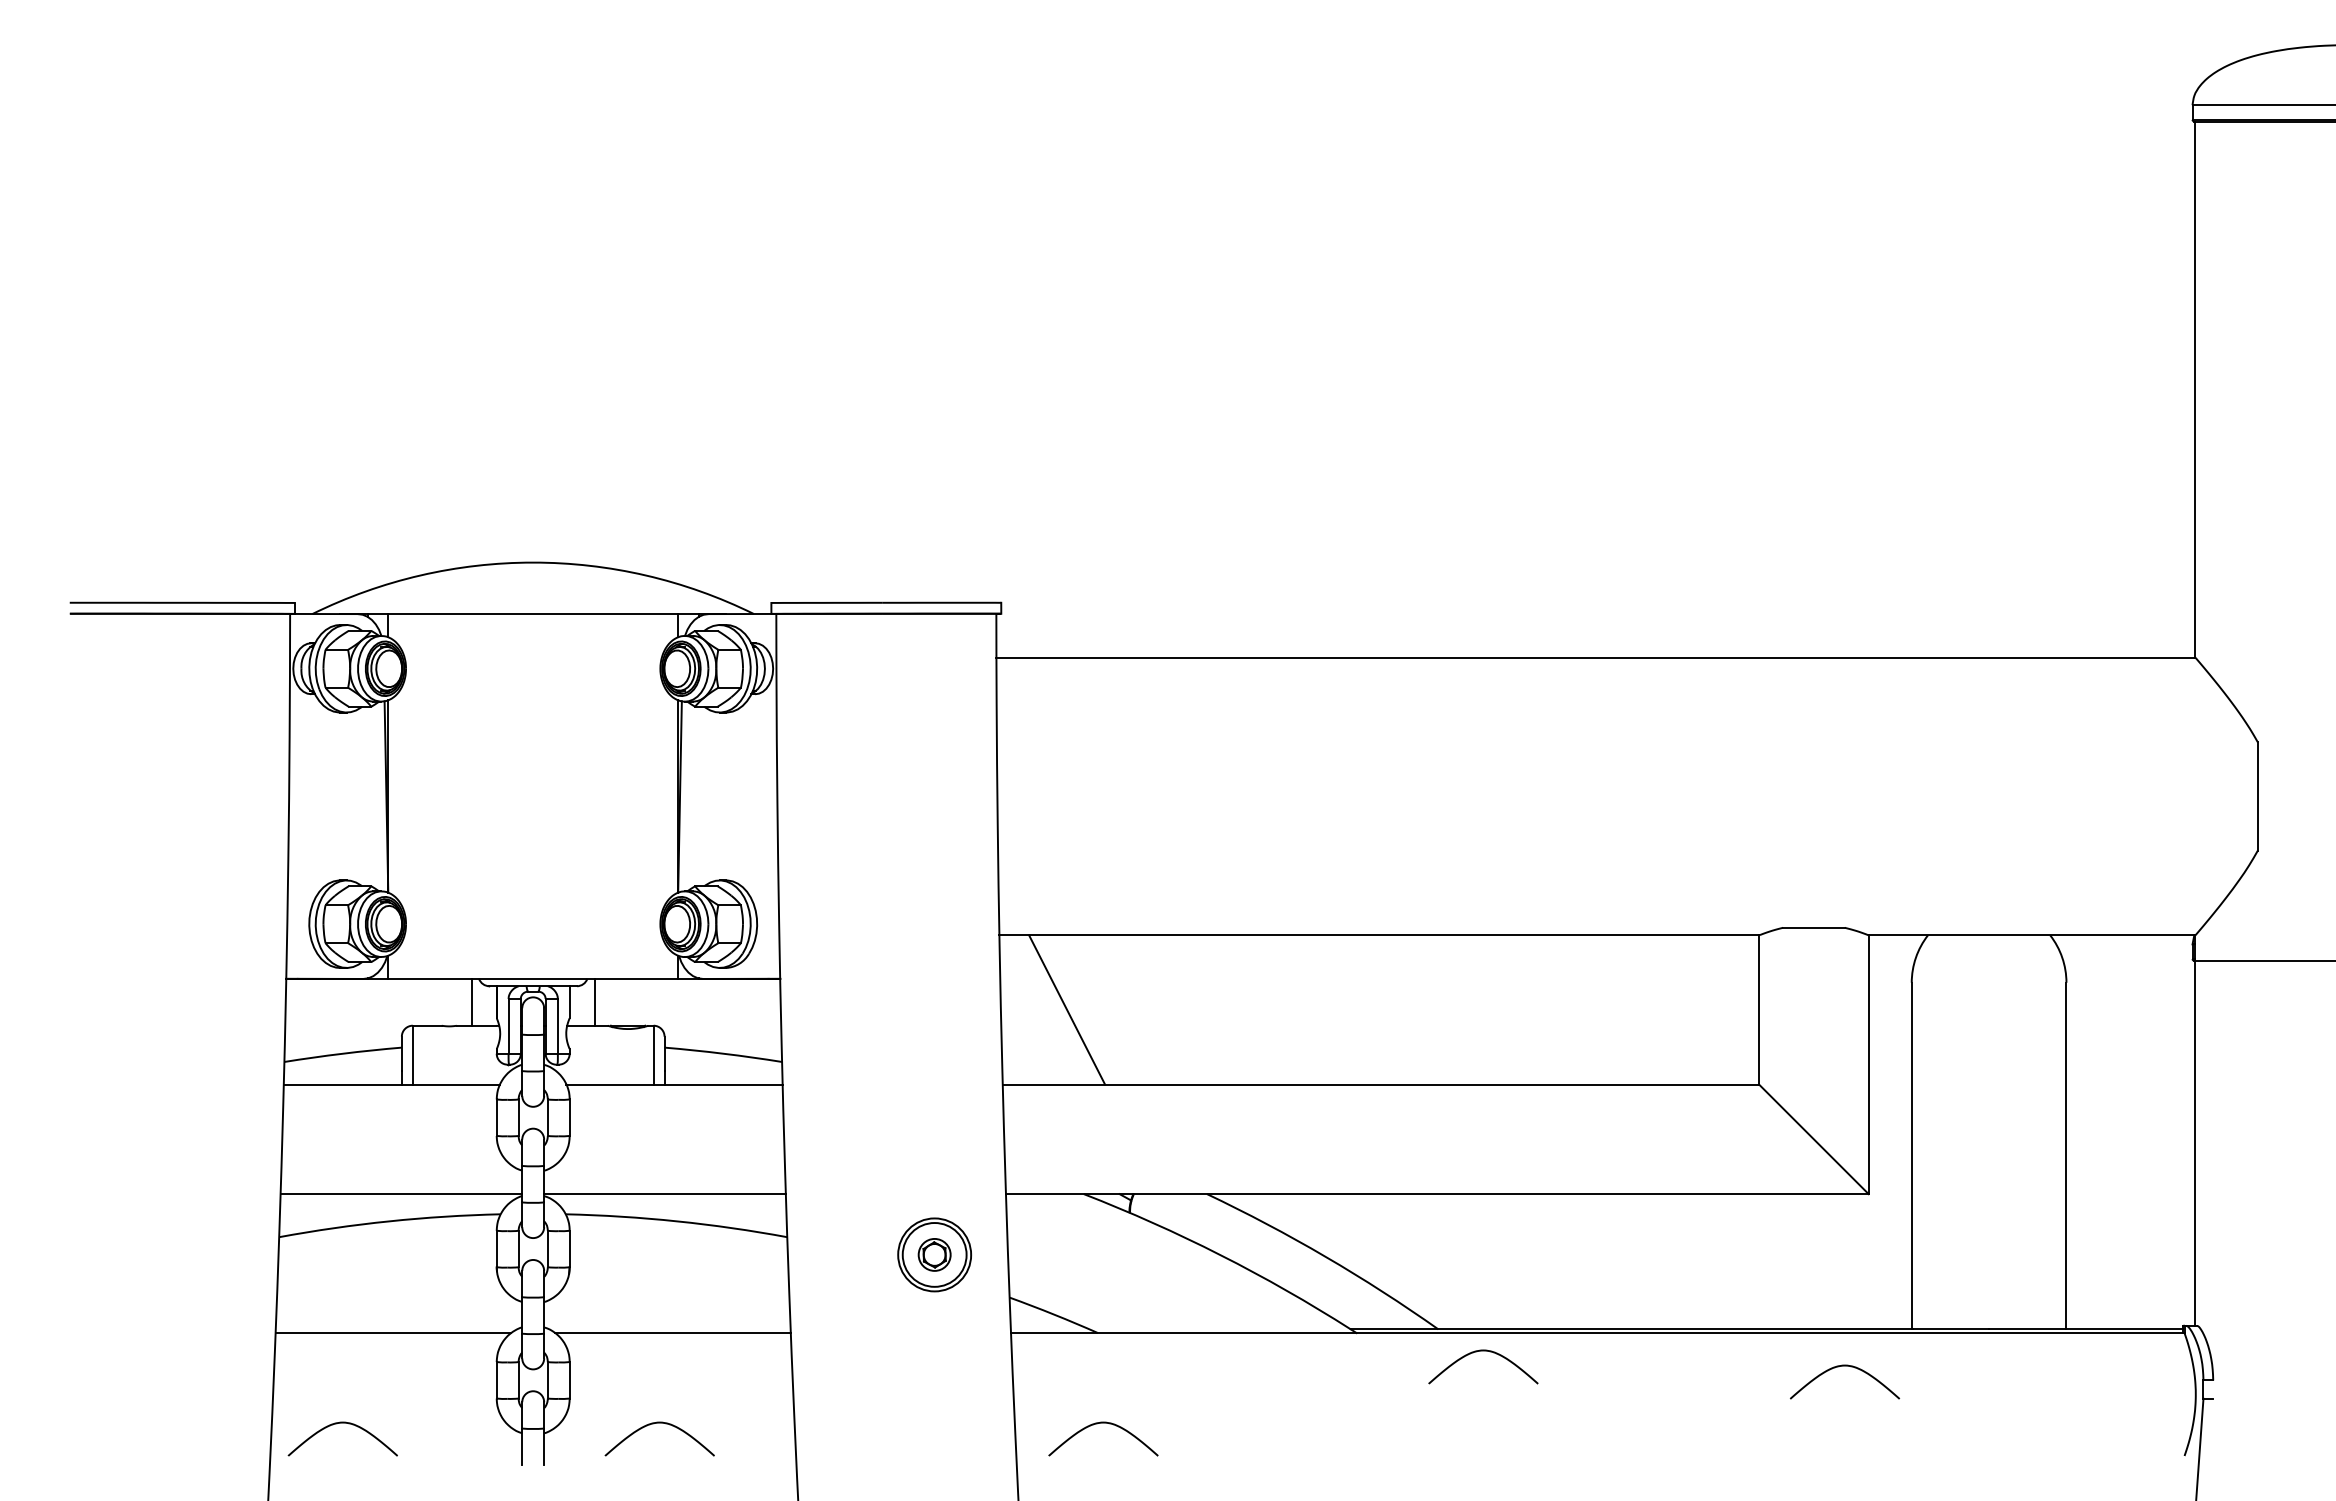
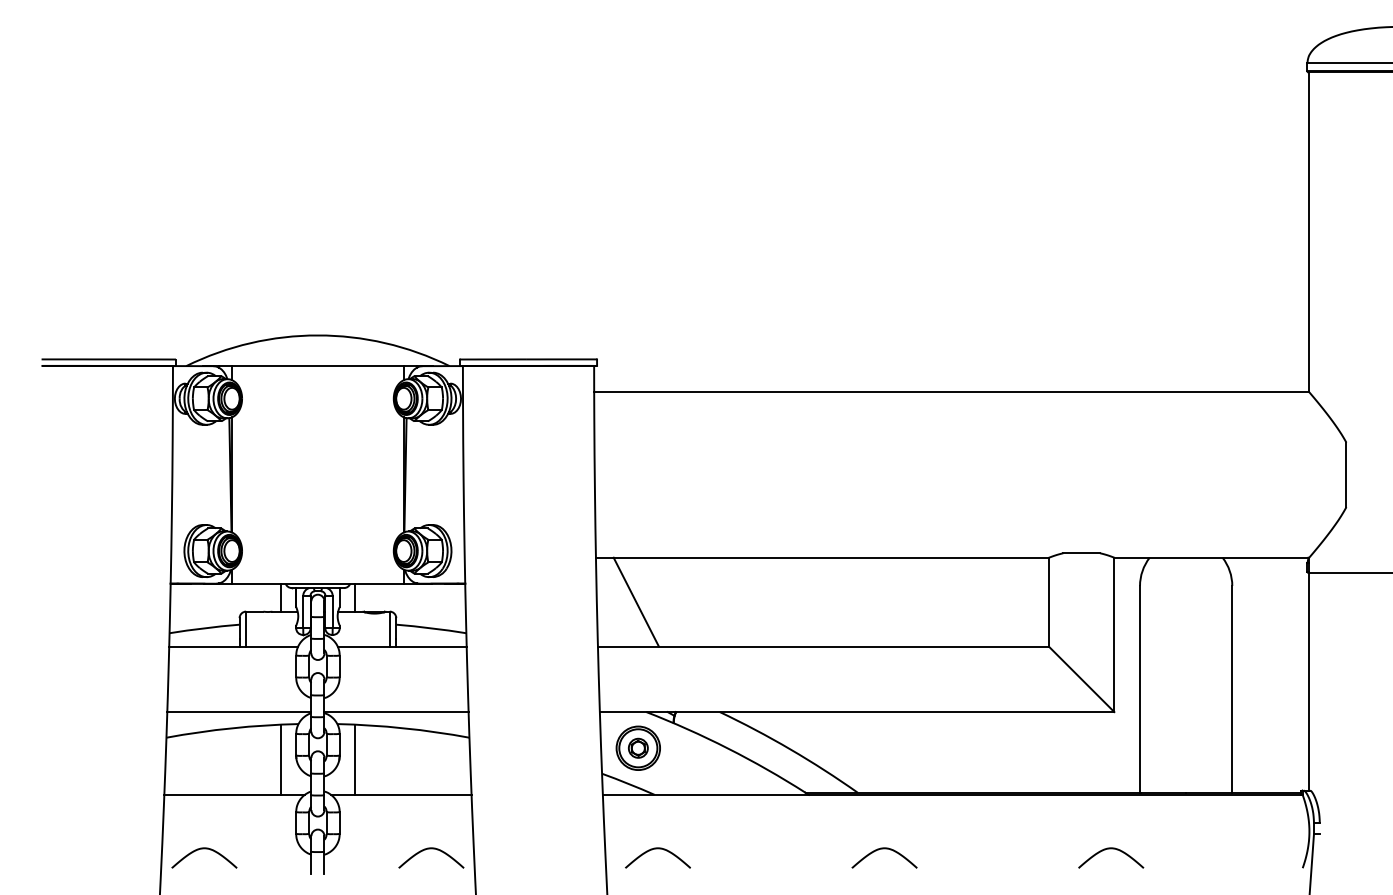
part: (933, 1253) -> (637, 747), moved
line: (472, 1273) -> (281, 759), added
line: (594, 1273) -> (354, 759), added
curve: (1483, 1352) -> (884, 849), moved
curve: (1845, 1367) -> (1111, 849), moved
curve: (659, 1424) -> (431, 849), moved

